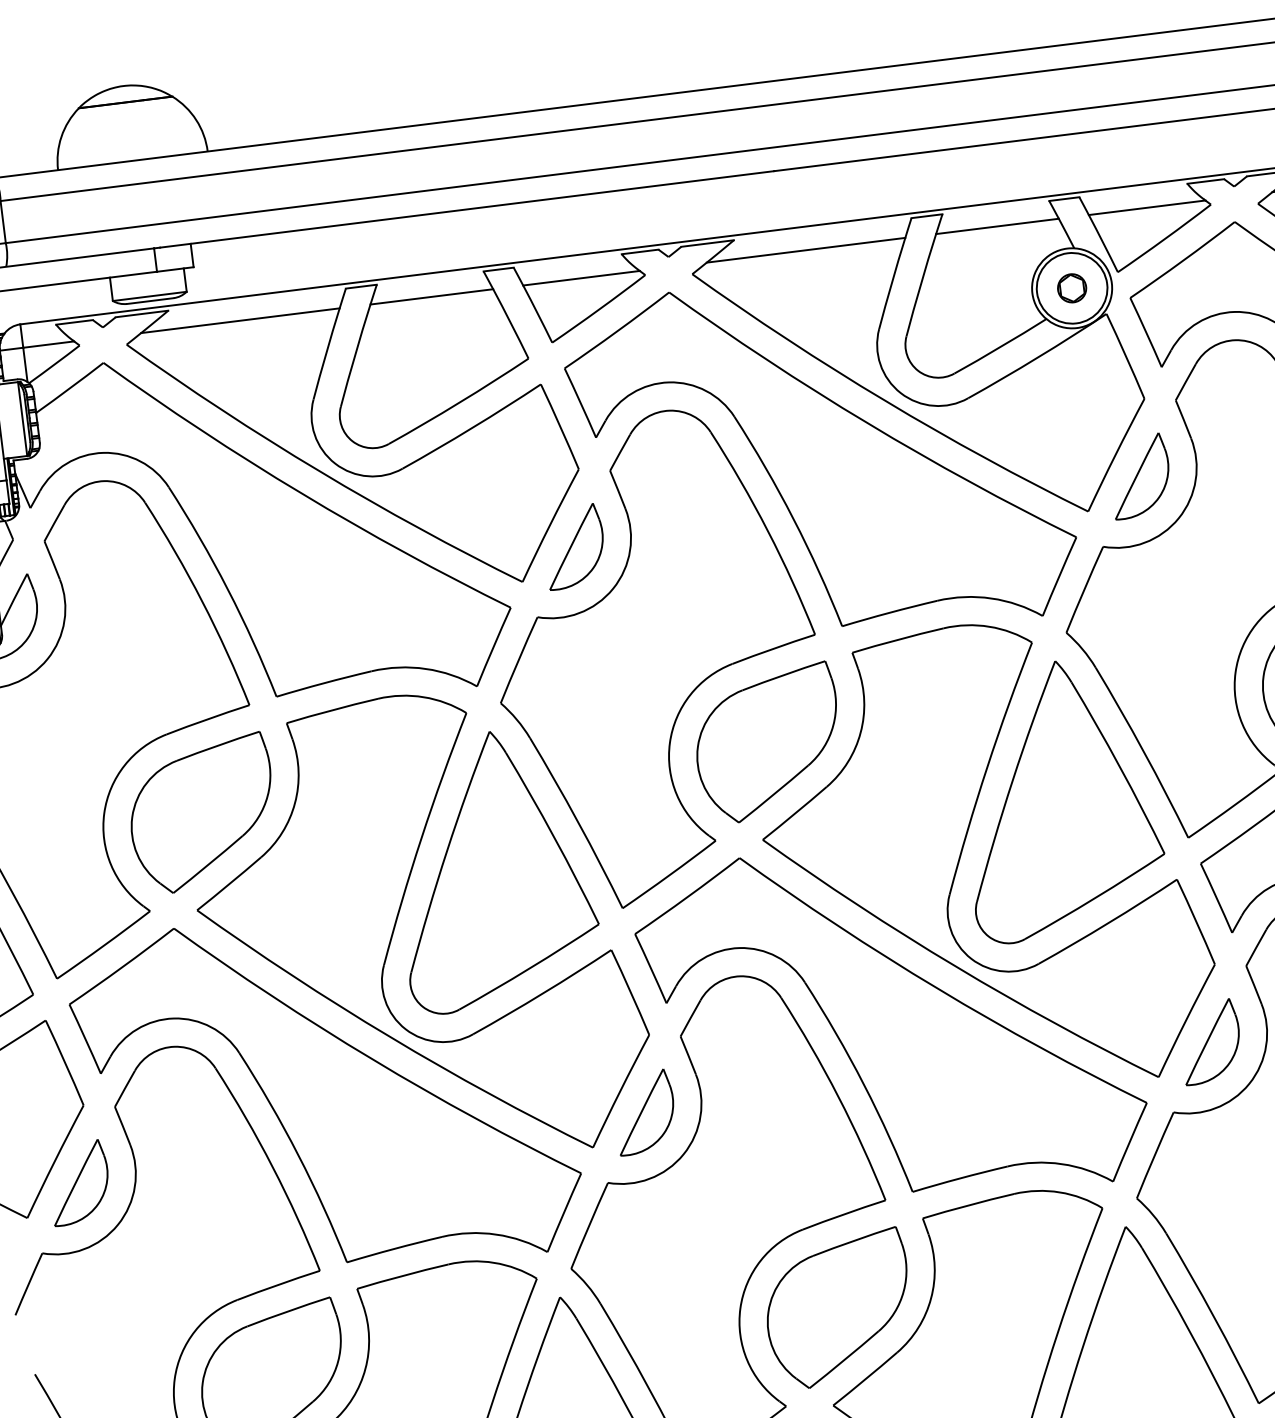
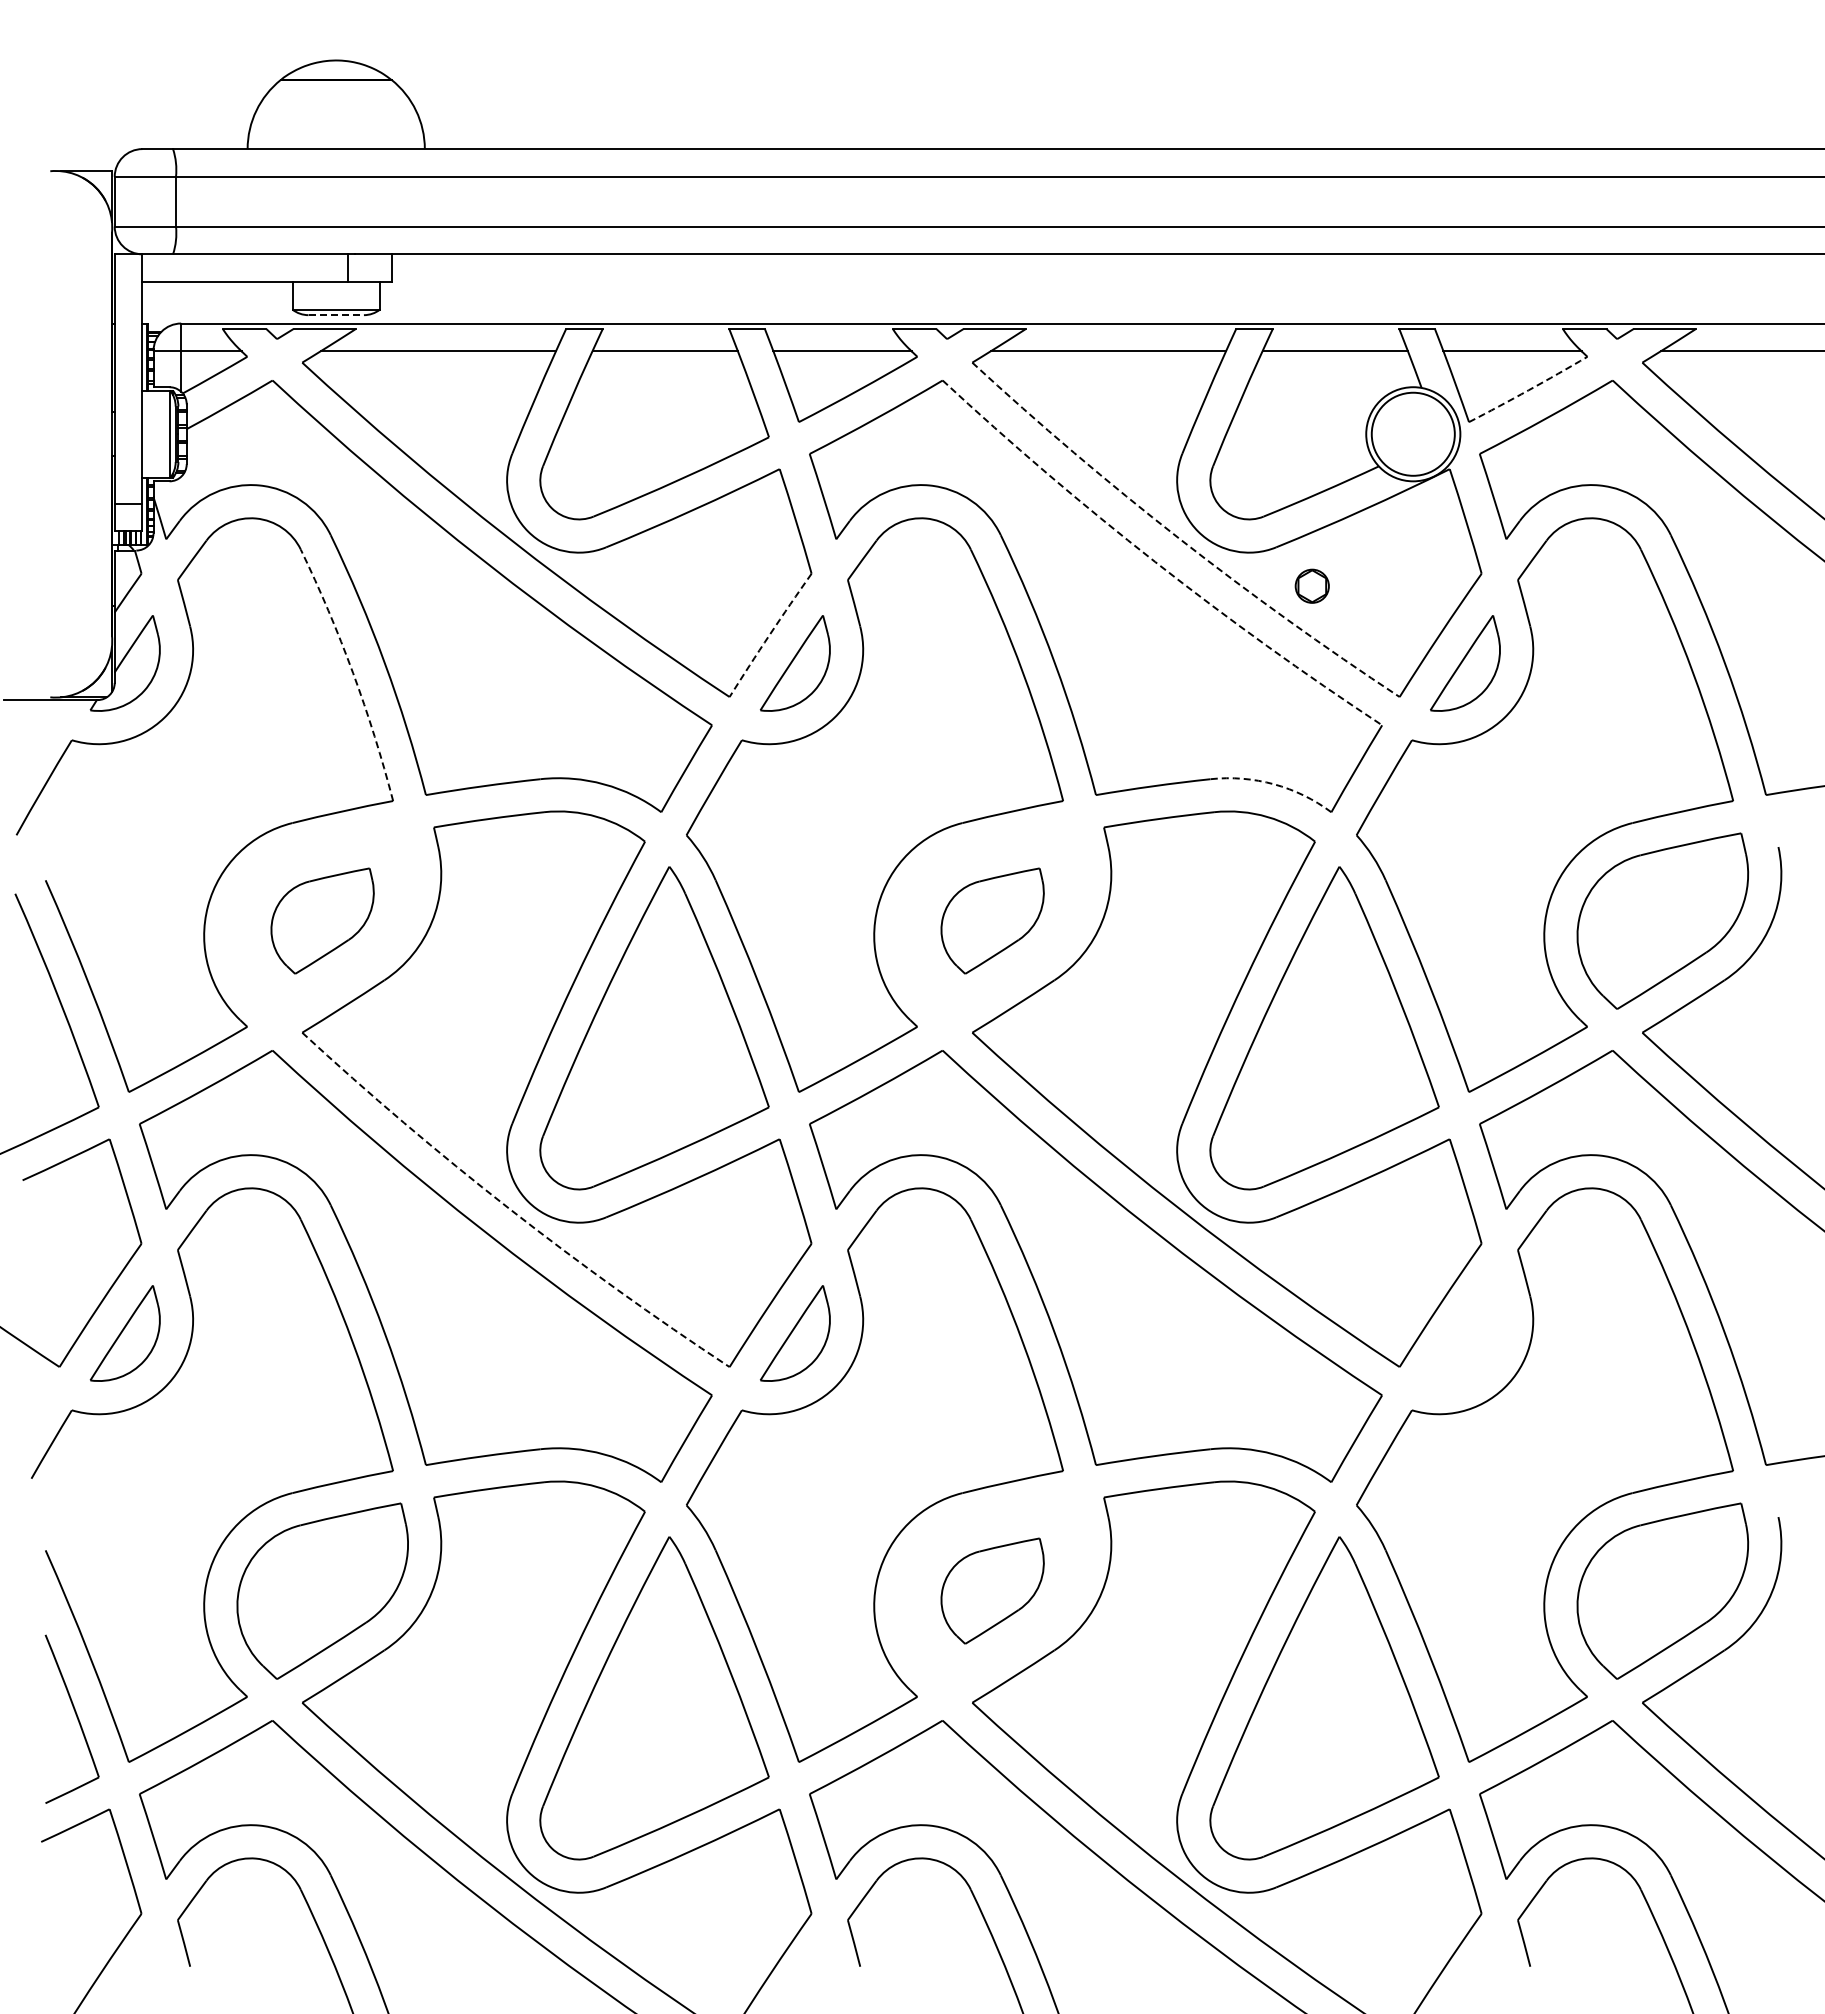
arc: (1164, 239) -> (1528, 390), solid -> dashed
part: (1071, 287) -> (1311, 585), moved
line: (150, 301) -> (336, 315), solid -> dashed
arc: (885, 400) -> (1179, 538), solid -> dashed
arc: (867, 423) -> (1155, 562), solid -> dashed
arc: (549, 525) -> (769, 634), solid -> dashed
arc: (991, 598) -> (1274, 784), solid -> dashed
arc: (202, 601) -> (353, 673), solid -> dashed
part: (768, 743) -> (992, 920), size x0.6
part: (202, 813) -> (322, 920), size x0.6
arc: (390, 1036) -> (509, 1208), solid -> dashed
part: (1210, 1041) -> (1465, 1333), removed
part: (838, 1308) -> (992, 1590), size x0.6

